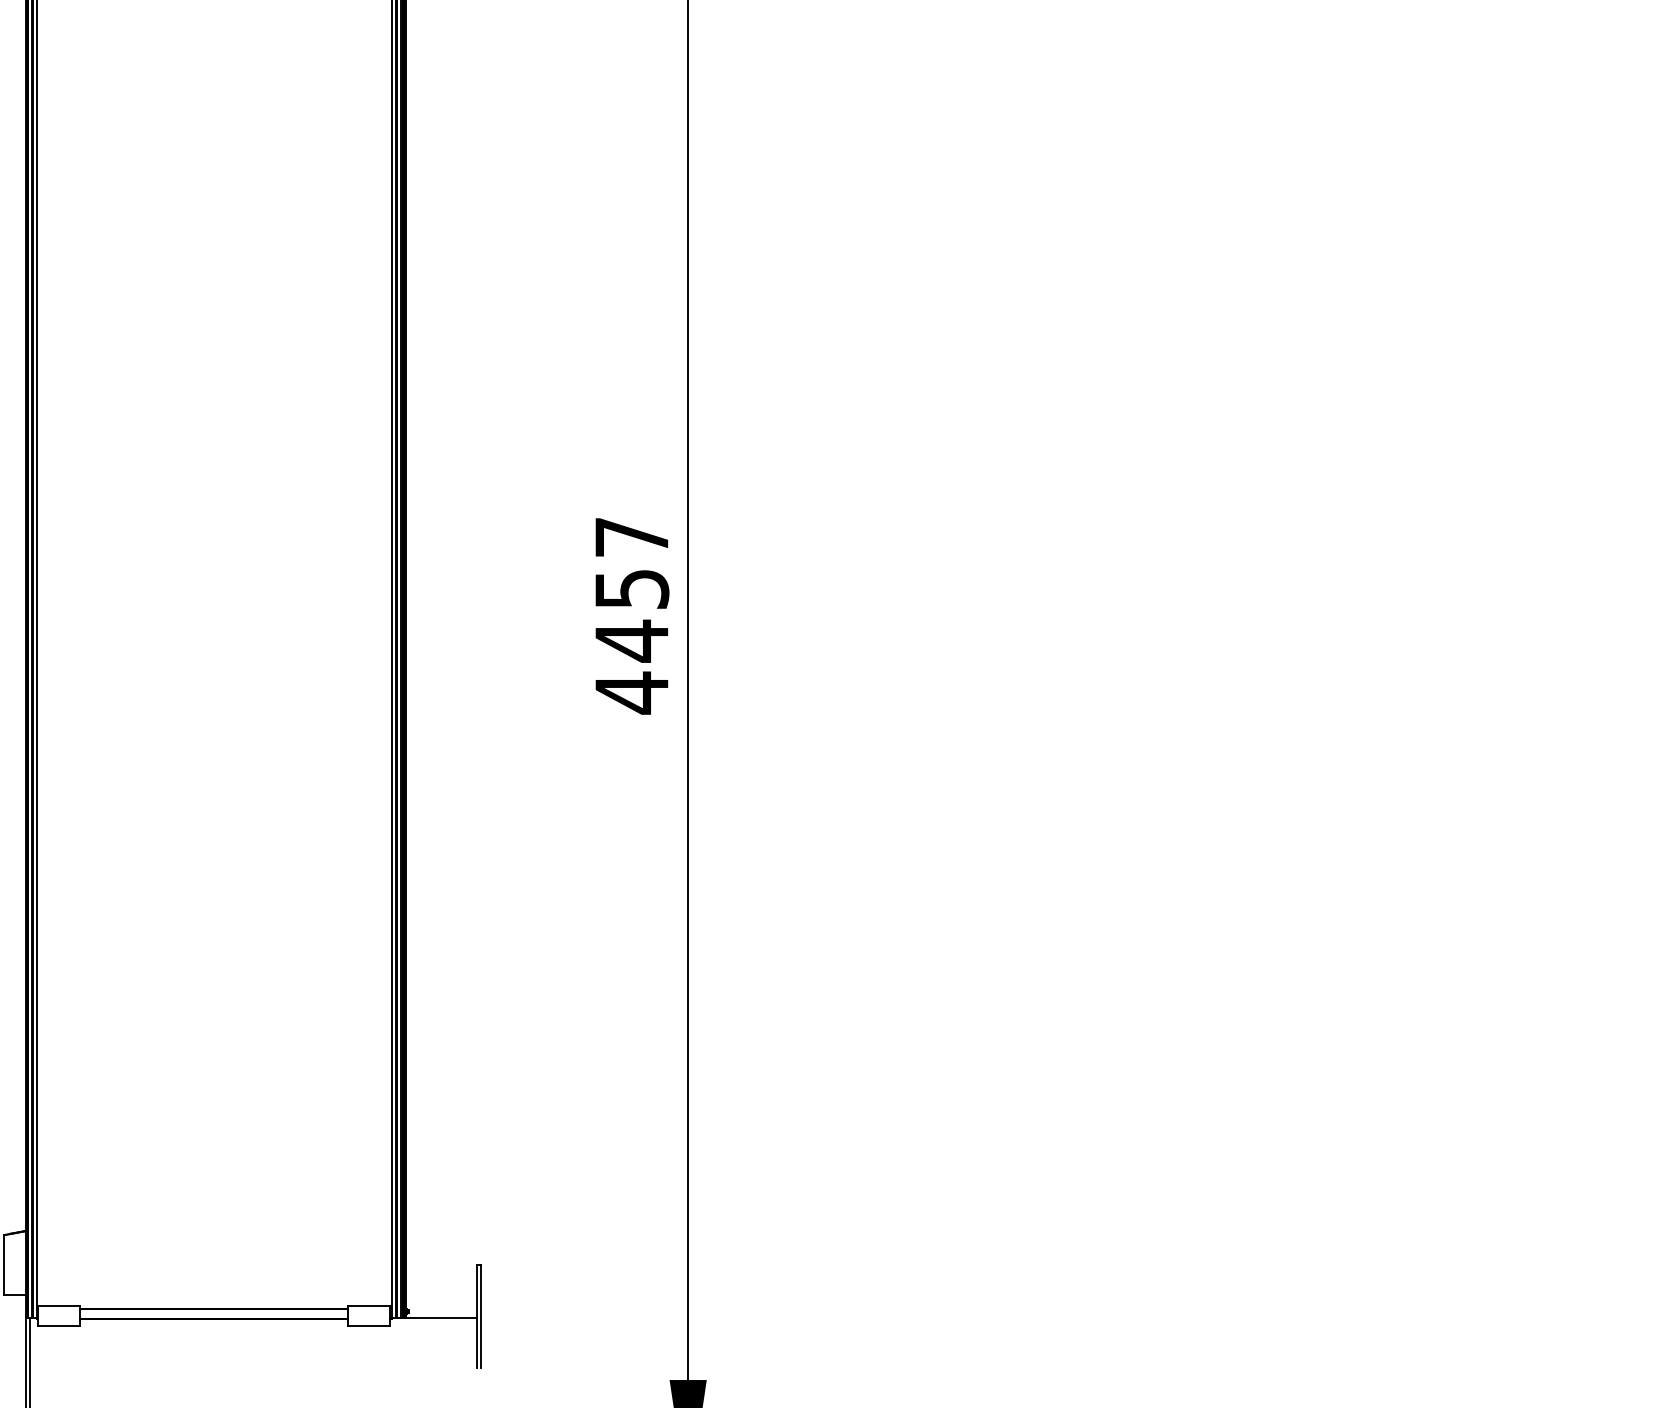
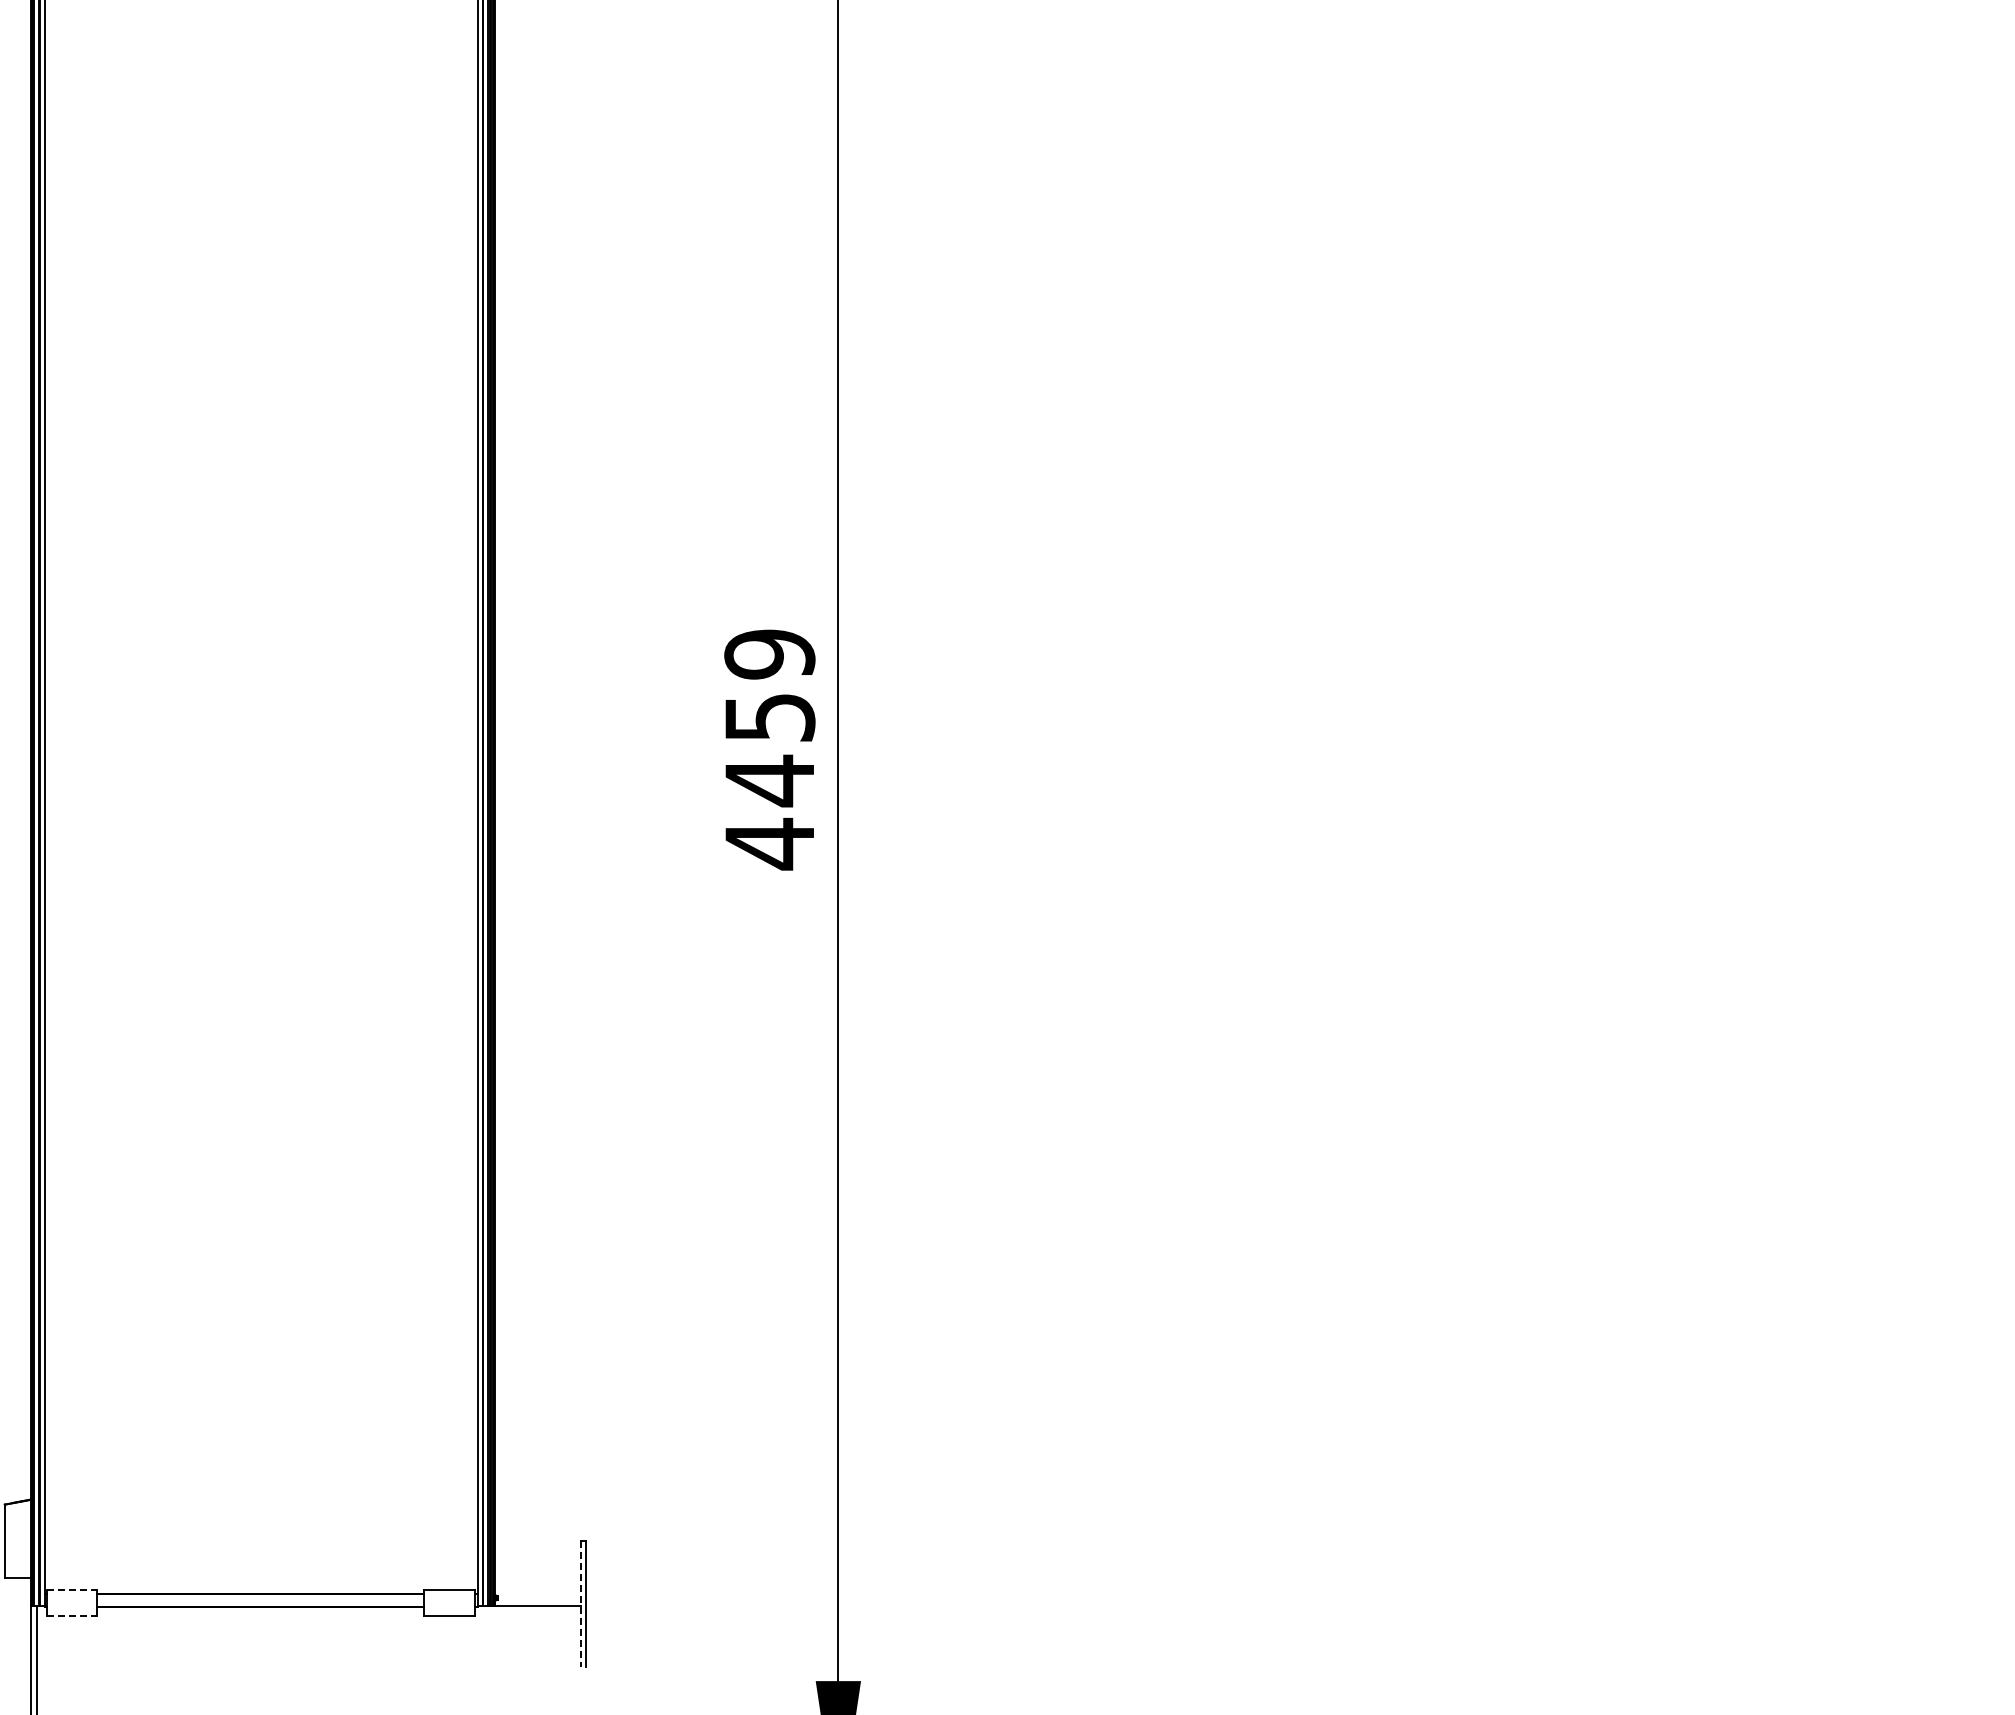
text: (631, 537) -> (769, 654), 4457 -> 4459
line: (59, 1305) -> (72, 1590), solid -> dashed
line: (476, 1317) -> (580, 1604), solid -> dashed
line: (59, 1326) -> (72, 1615), solid -> dashed

